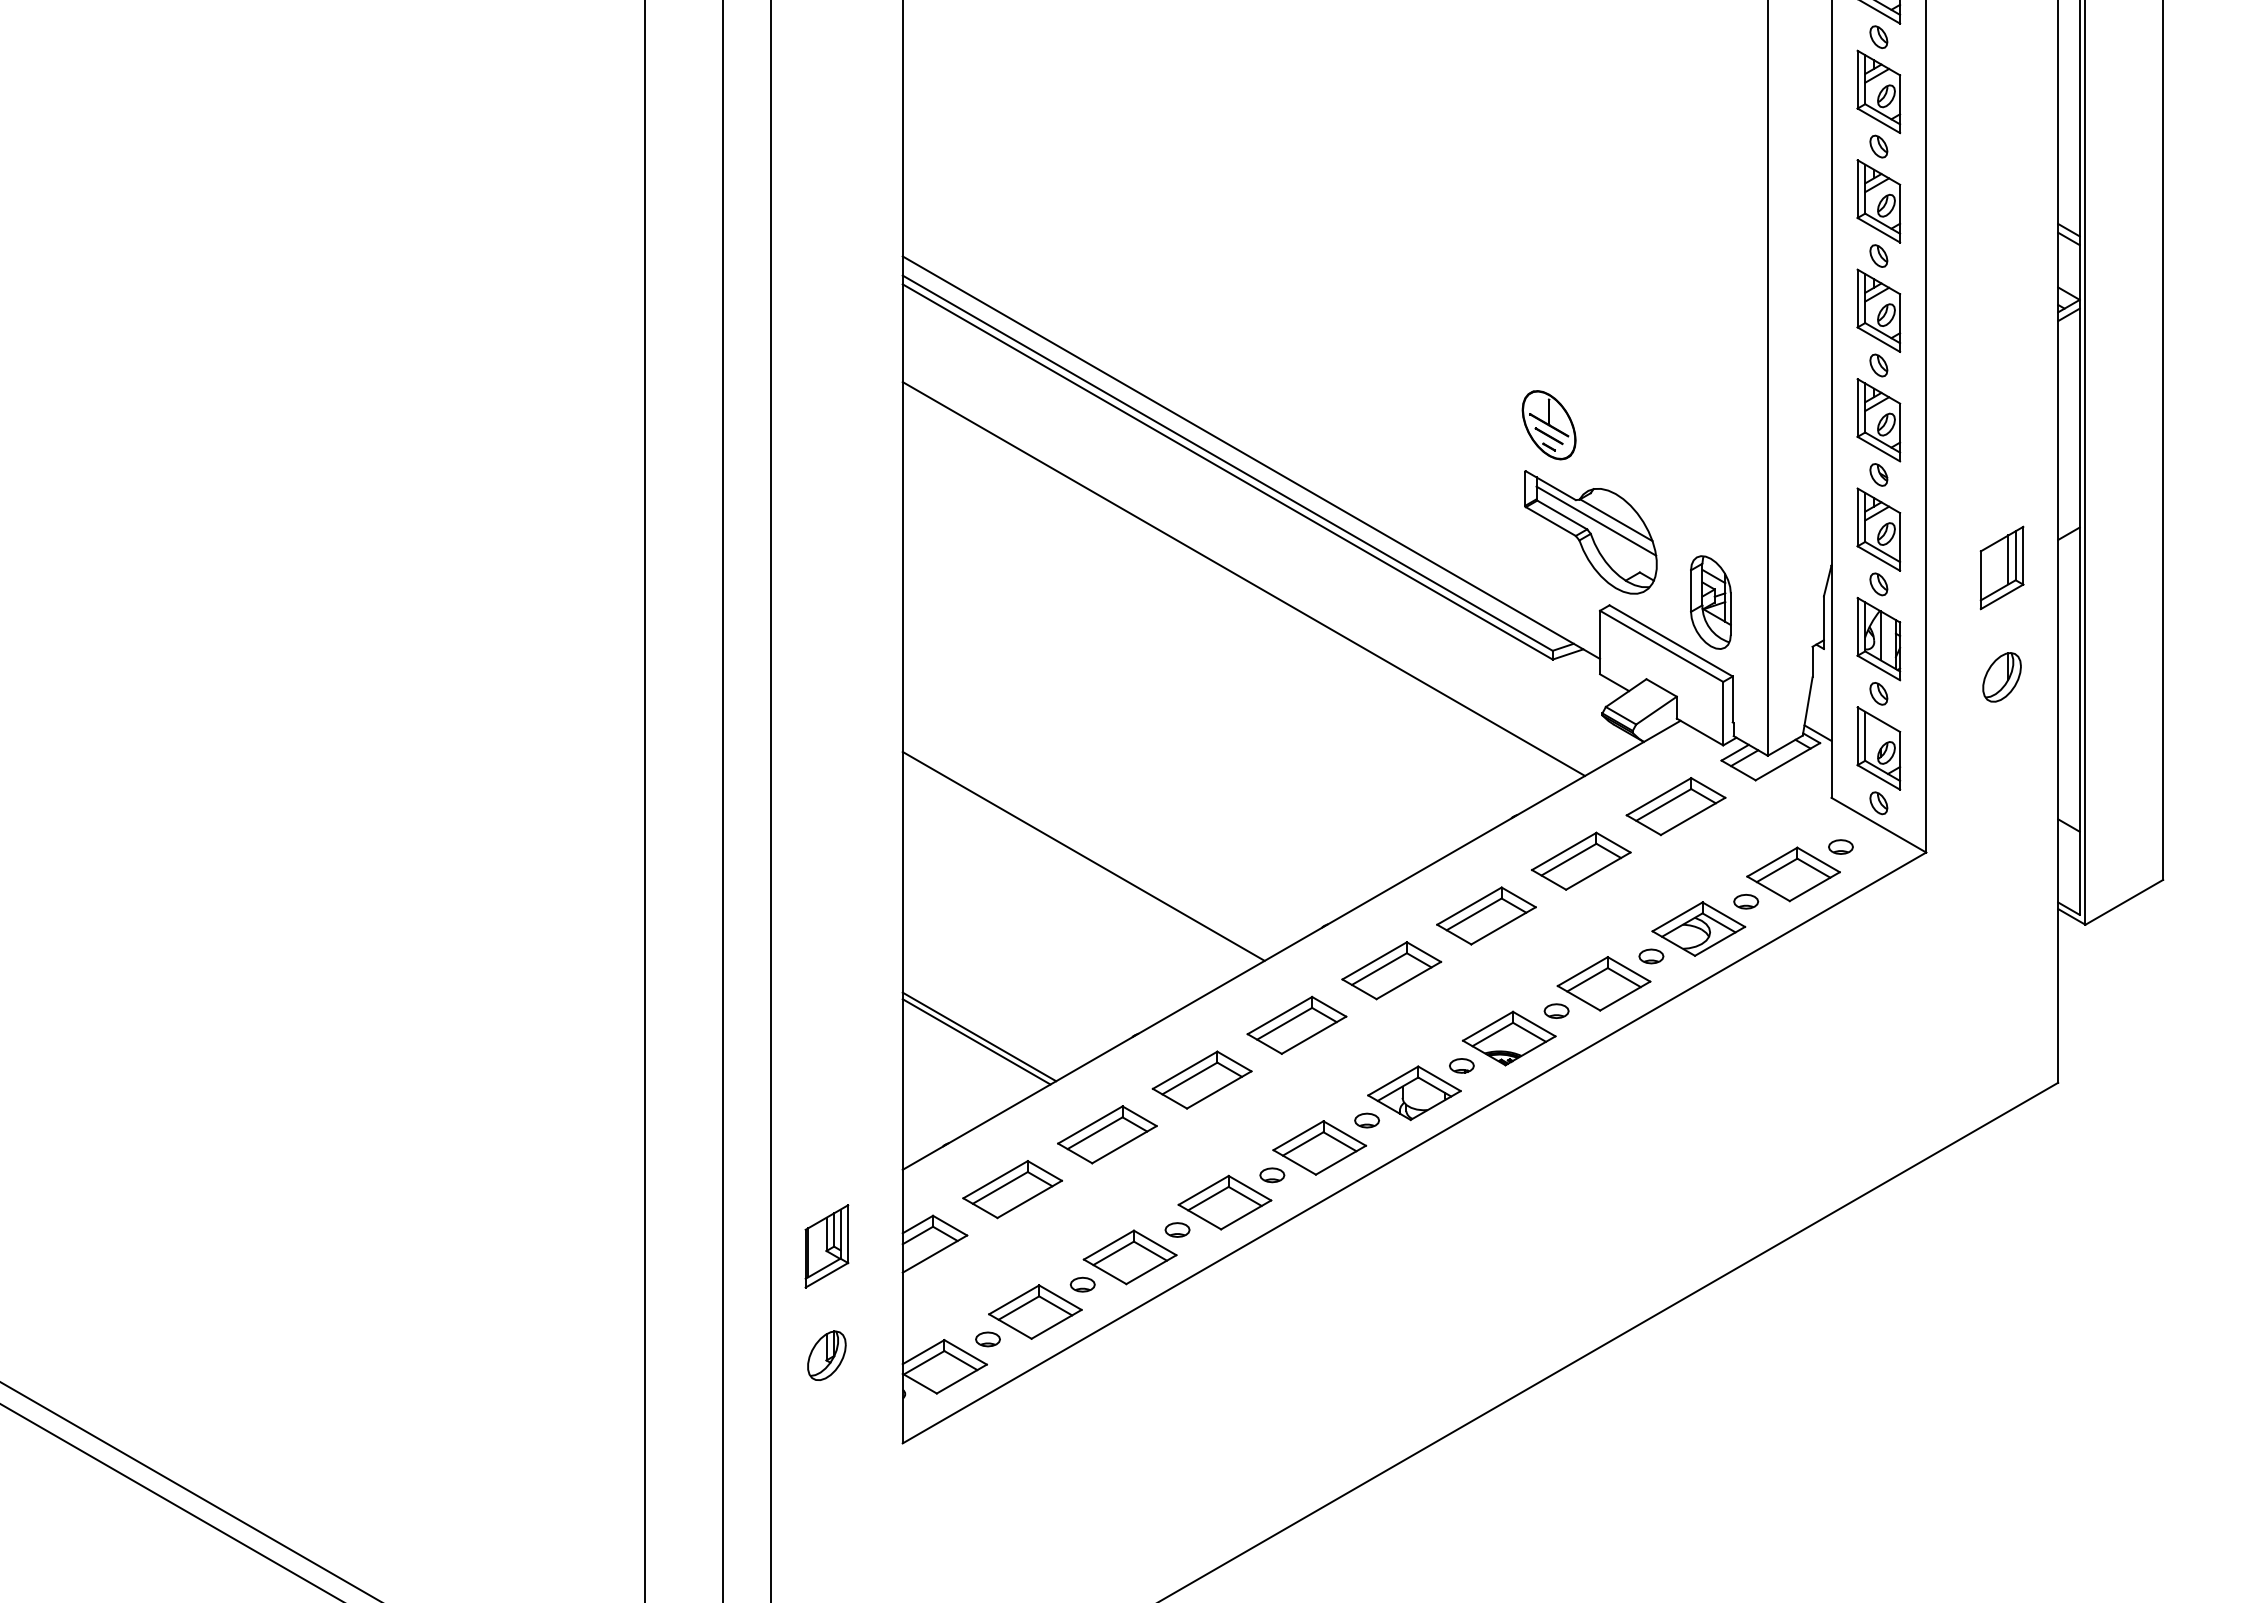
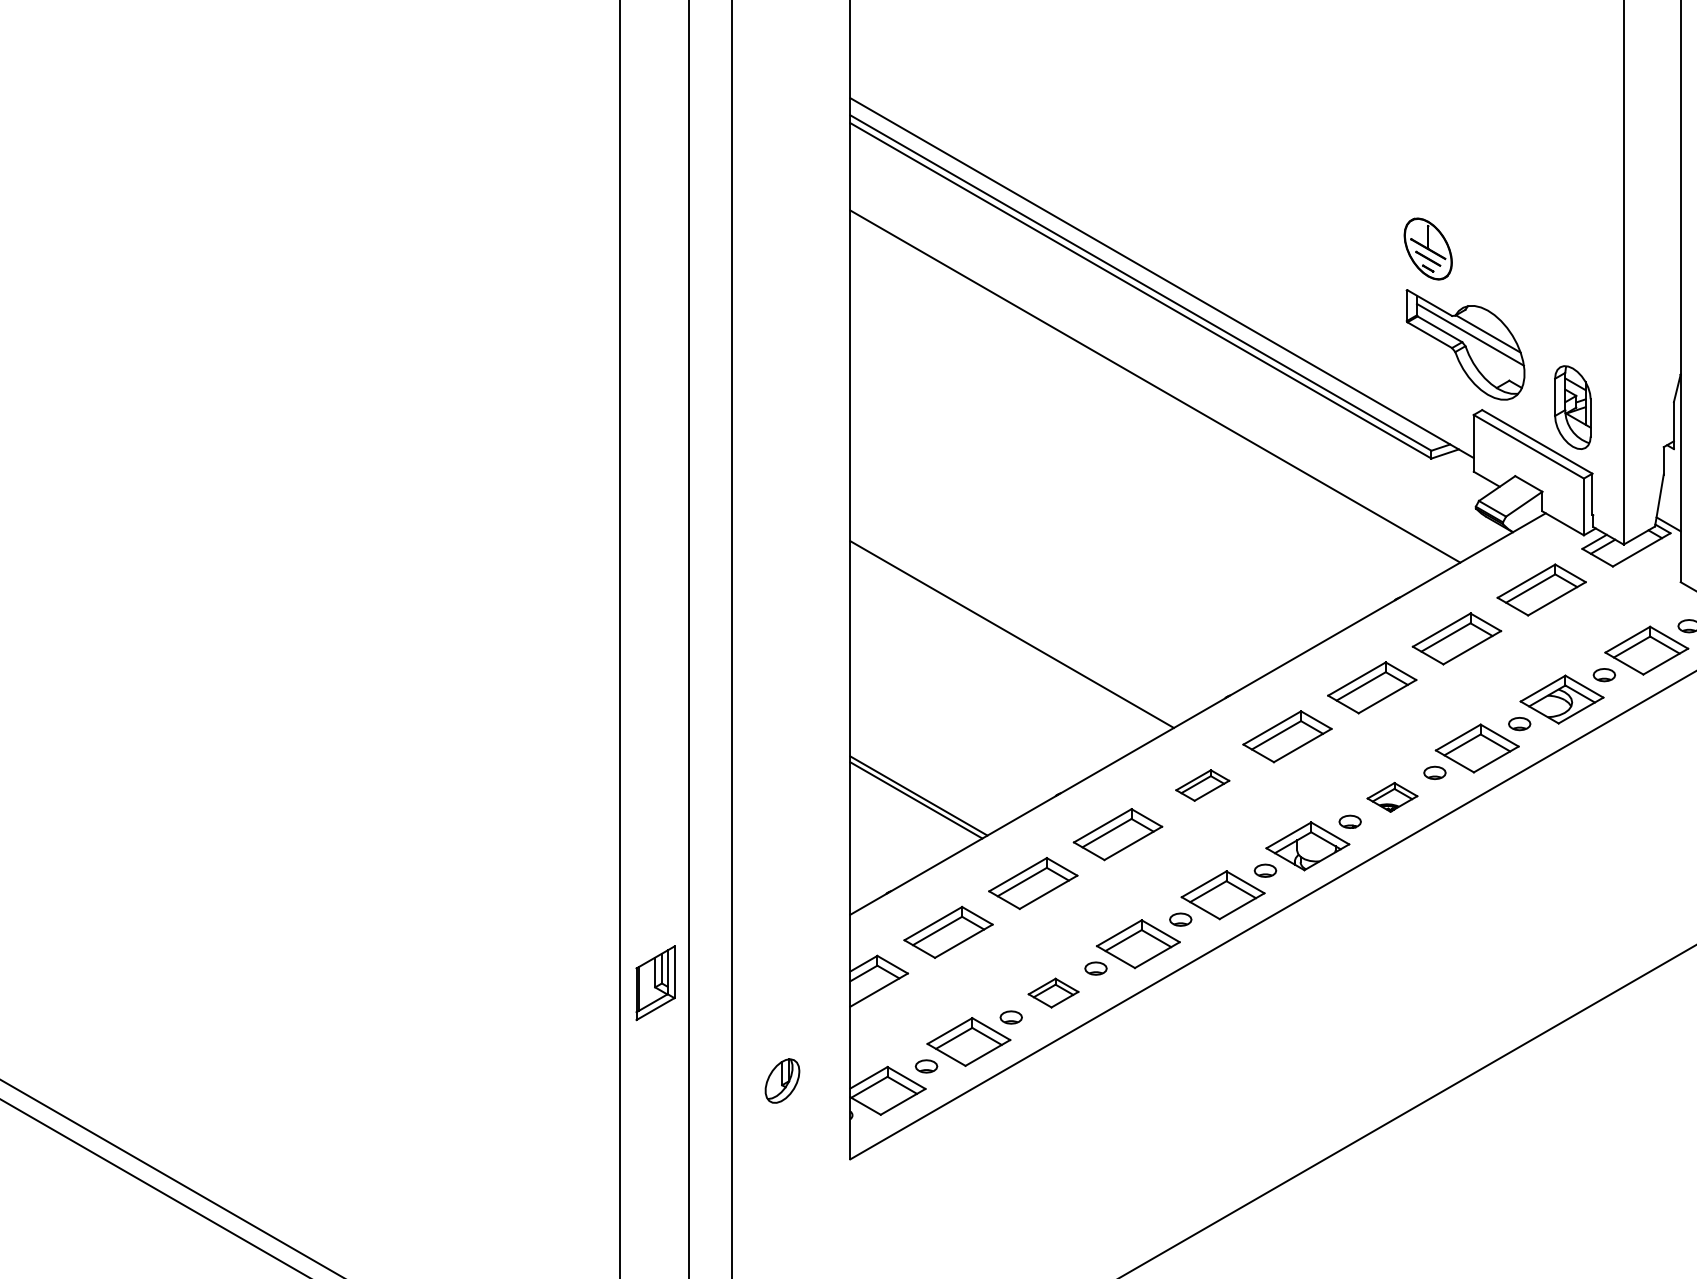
part: (1296, 1024) -> (1202, 784), size x0.6
part: (1508, 1038) -> (1391, 797), size x0.6
part: (826, 1246) -> (655, 983), moved
part: (1129, 1257) -> (1053, 993), size x0.6

